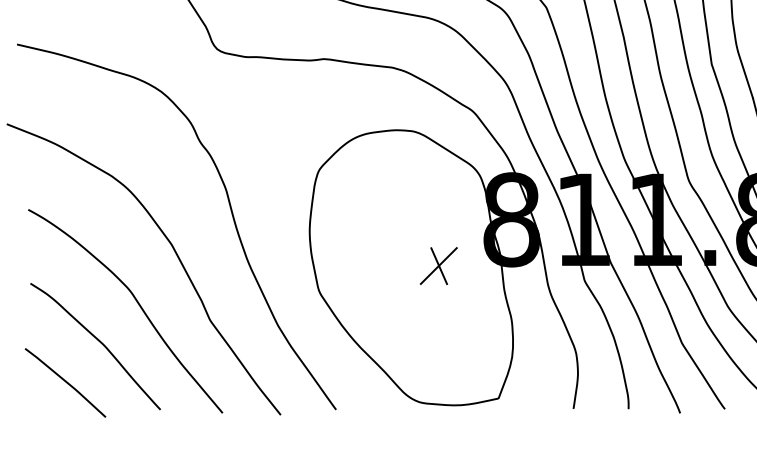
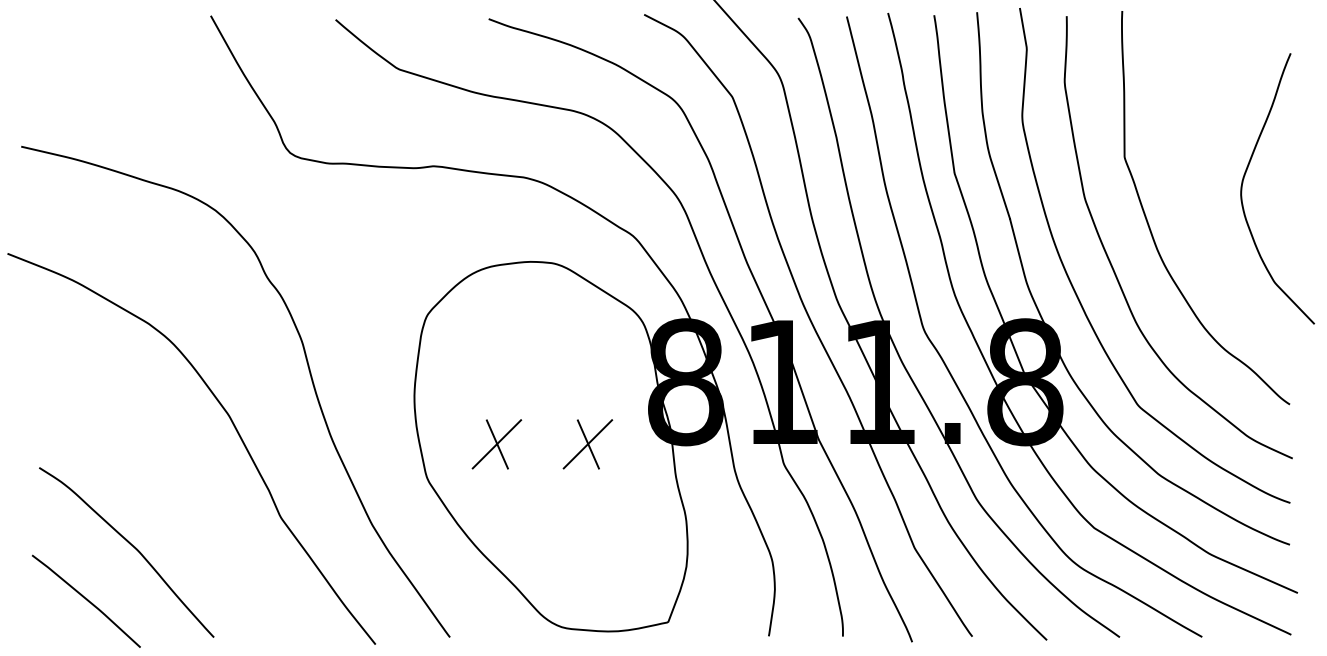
part: (370, 266) -> (496, 444), added
curve: (137, 302) -> (182, 493), removed

